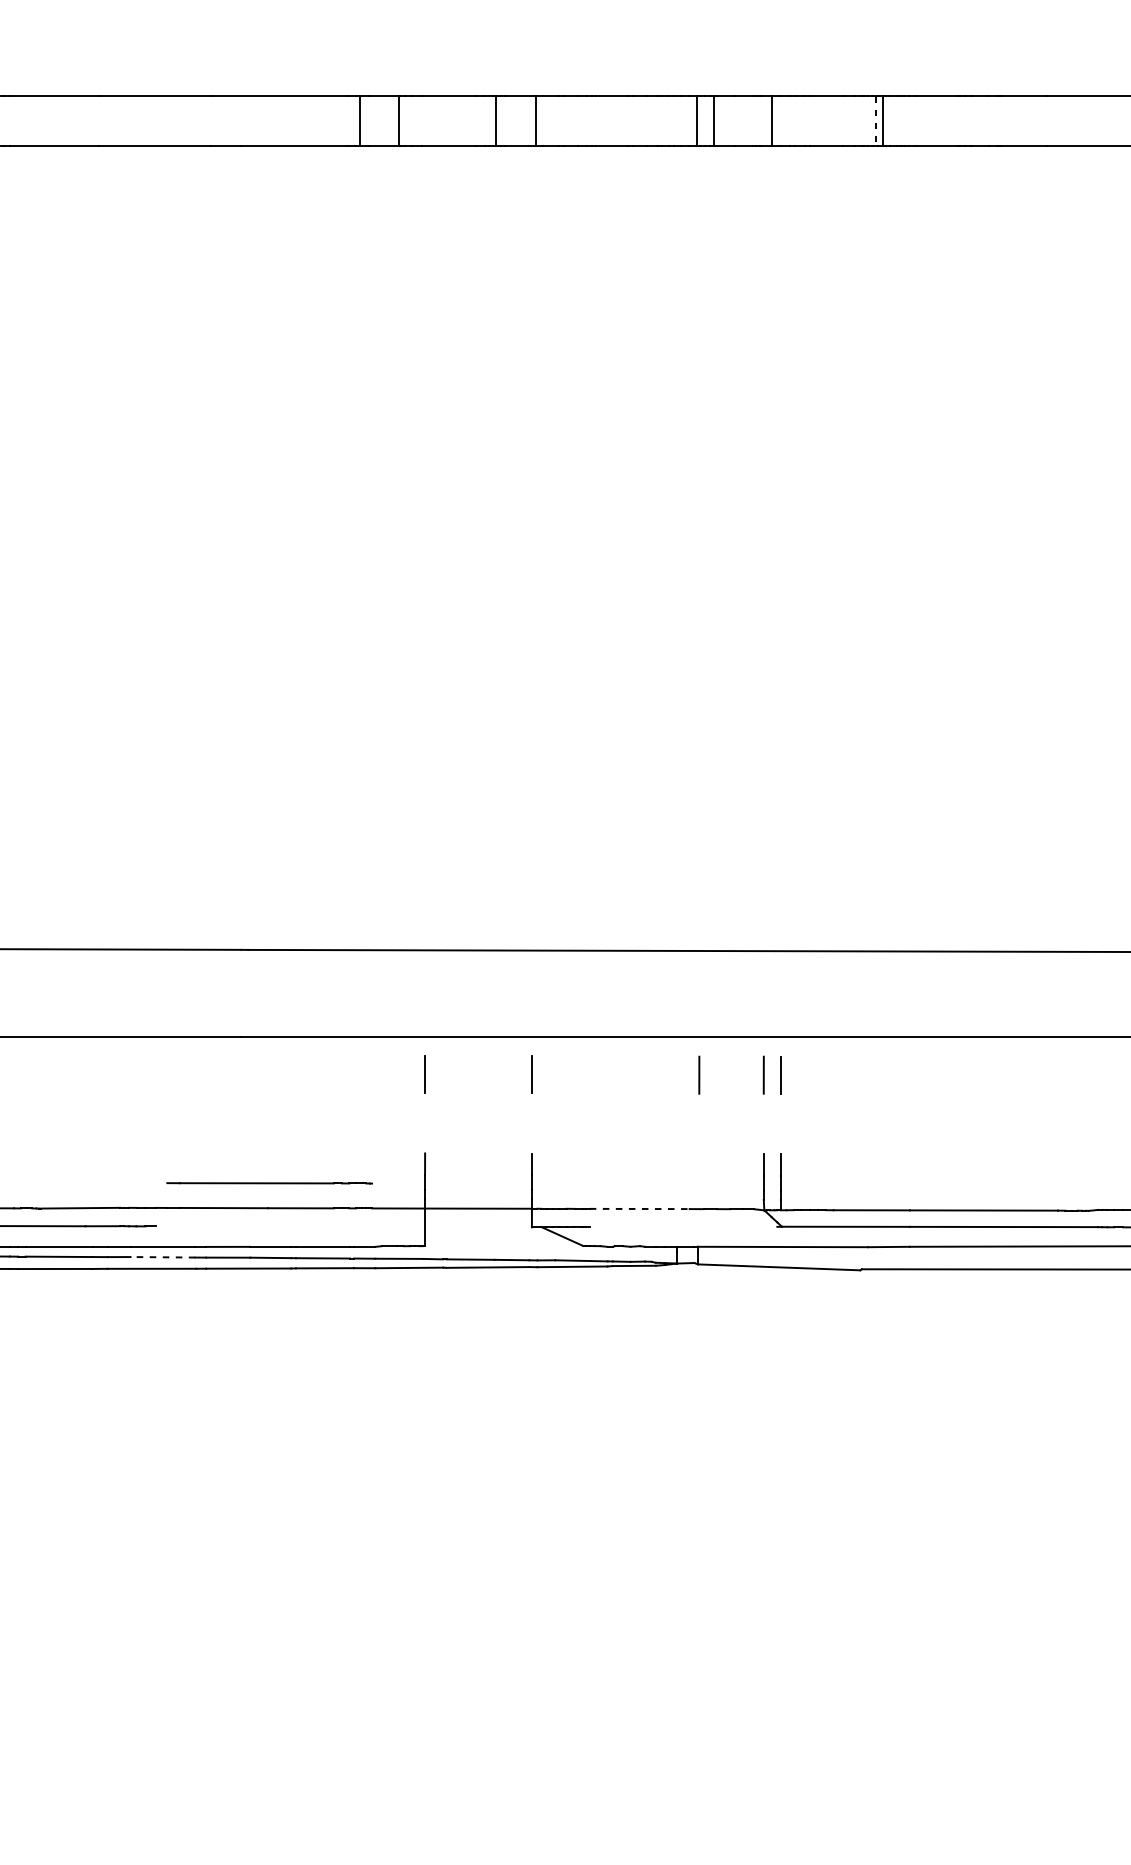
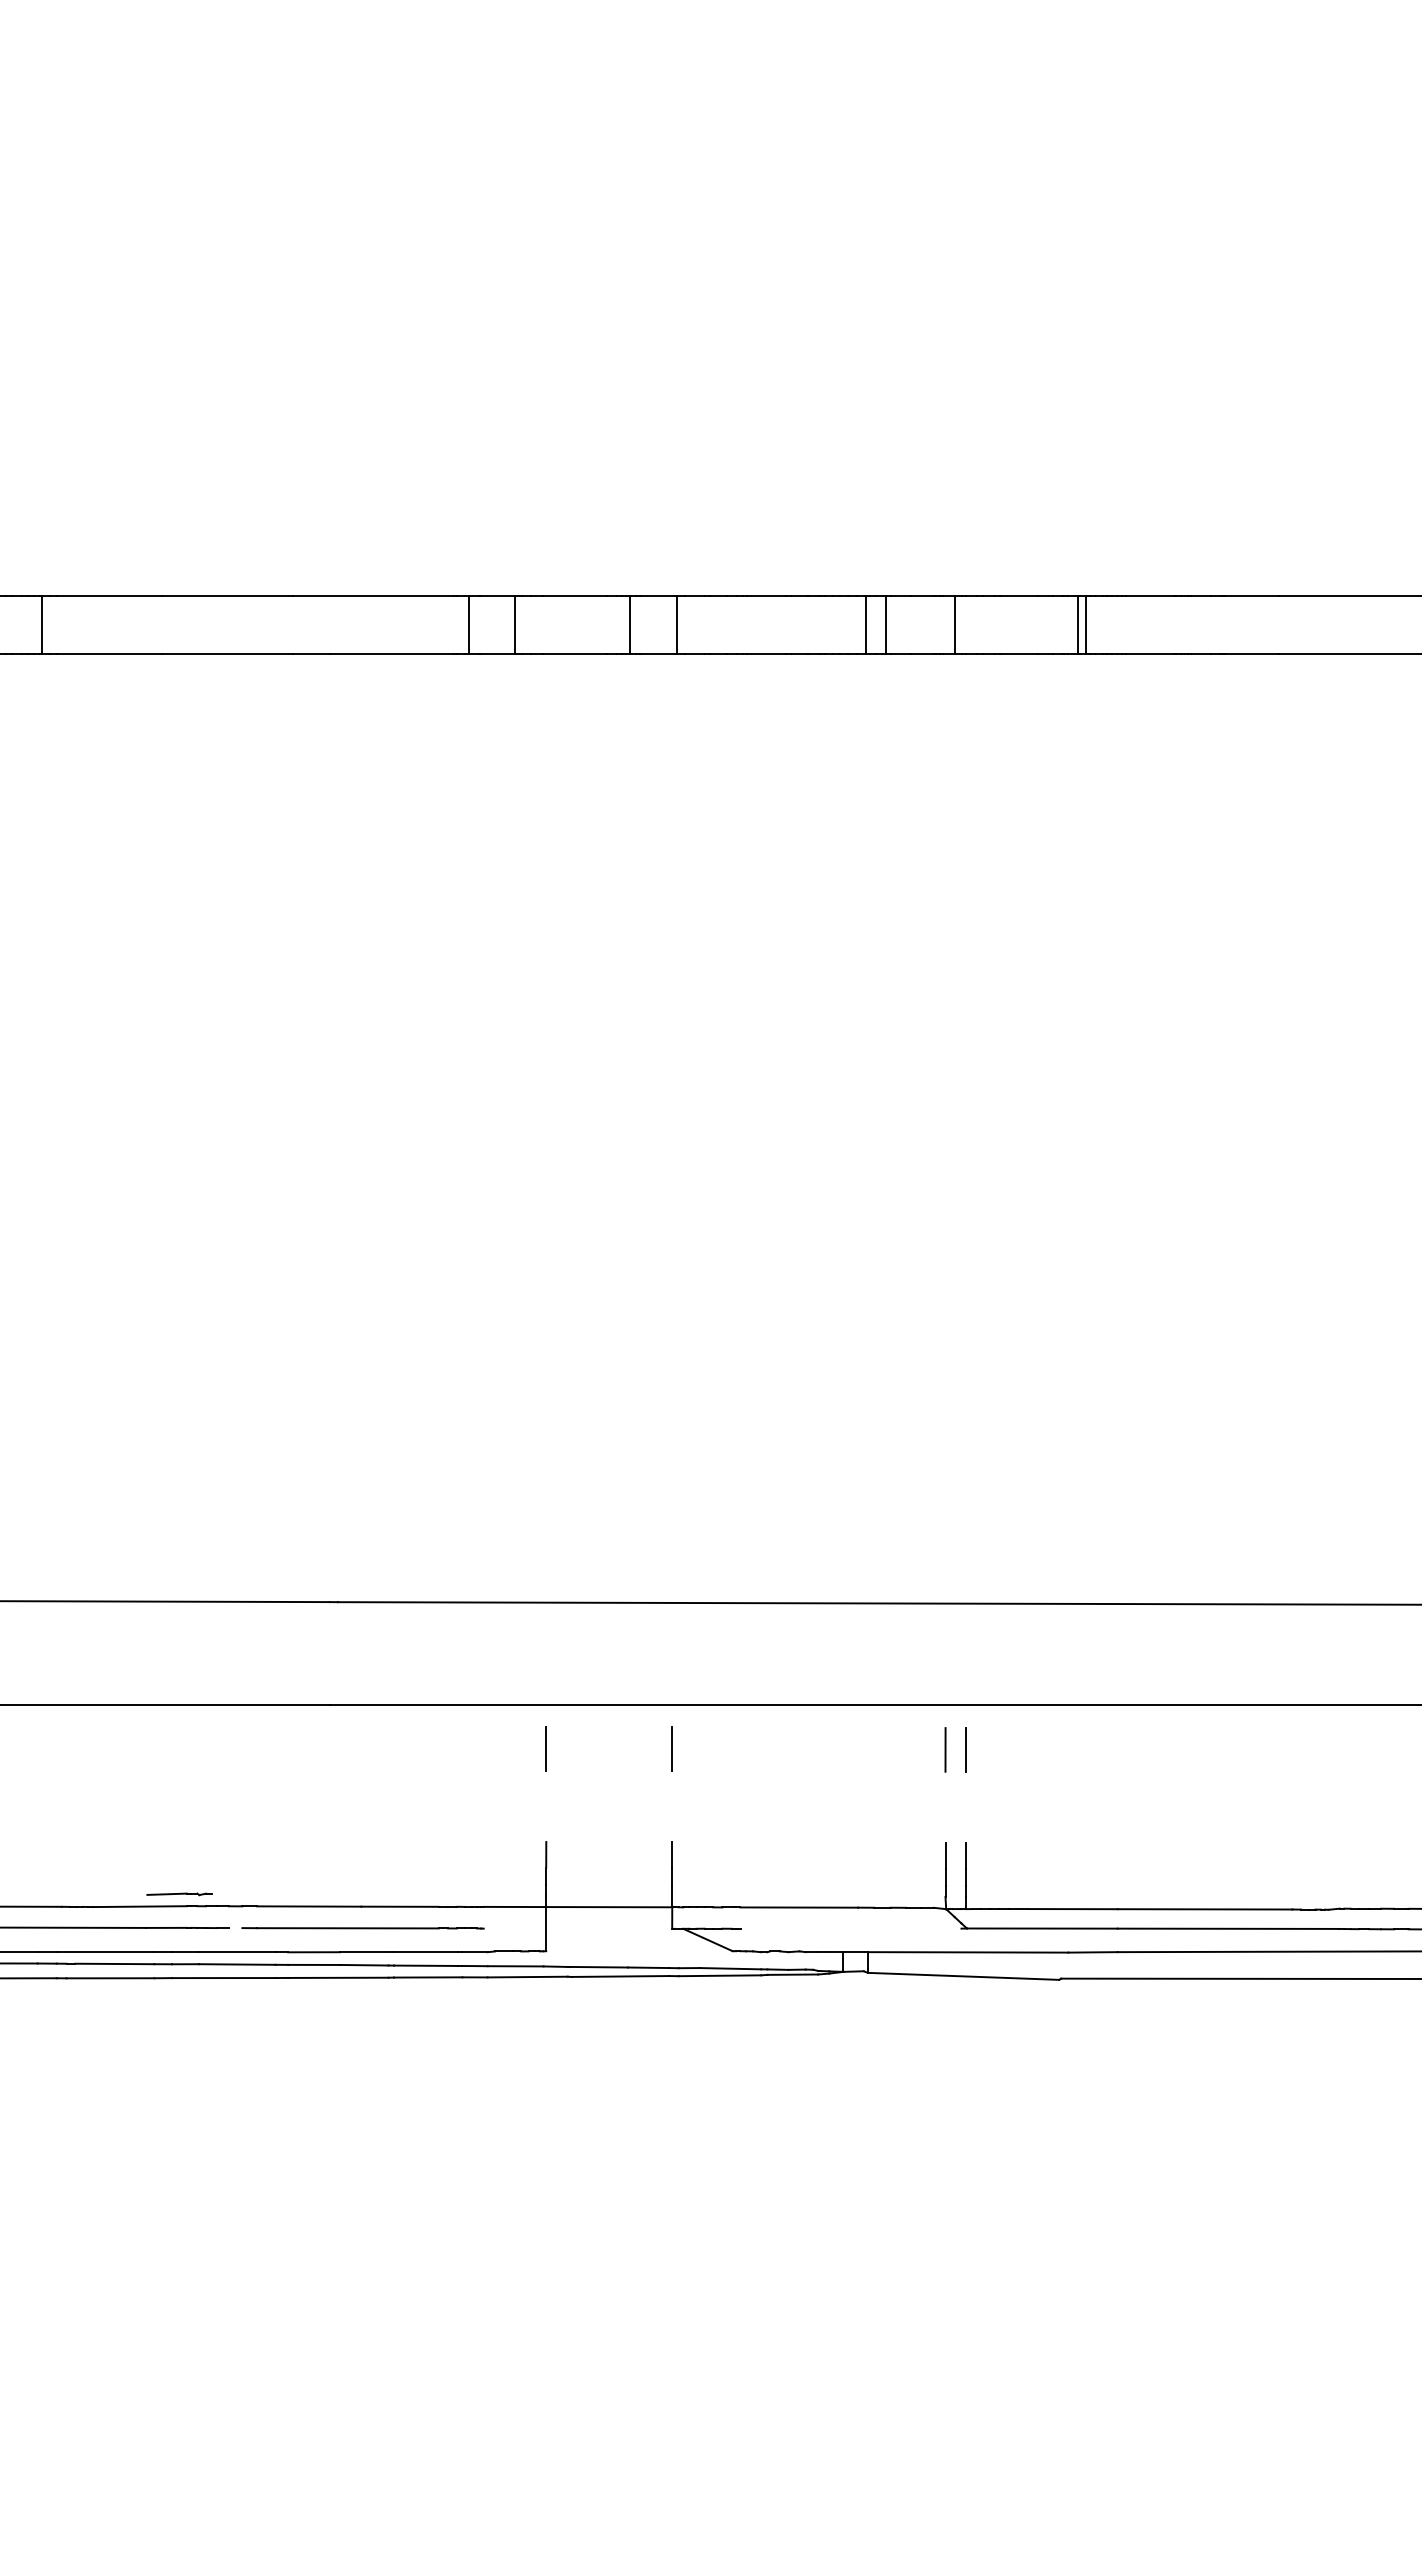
line: (875, 121) -> (1077, 625), dashed -> solid
line: (699, 1074) -> (869, 1749), removed
line: (269, 1183) -> (362, 1928), moved
part: (113, 1197) -> (179, 1894), added
line: (639, 1208) -> (799, 1907), dashed -> solid
line: (162, 1257) -> (236, 1964), dashed -> solid

